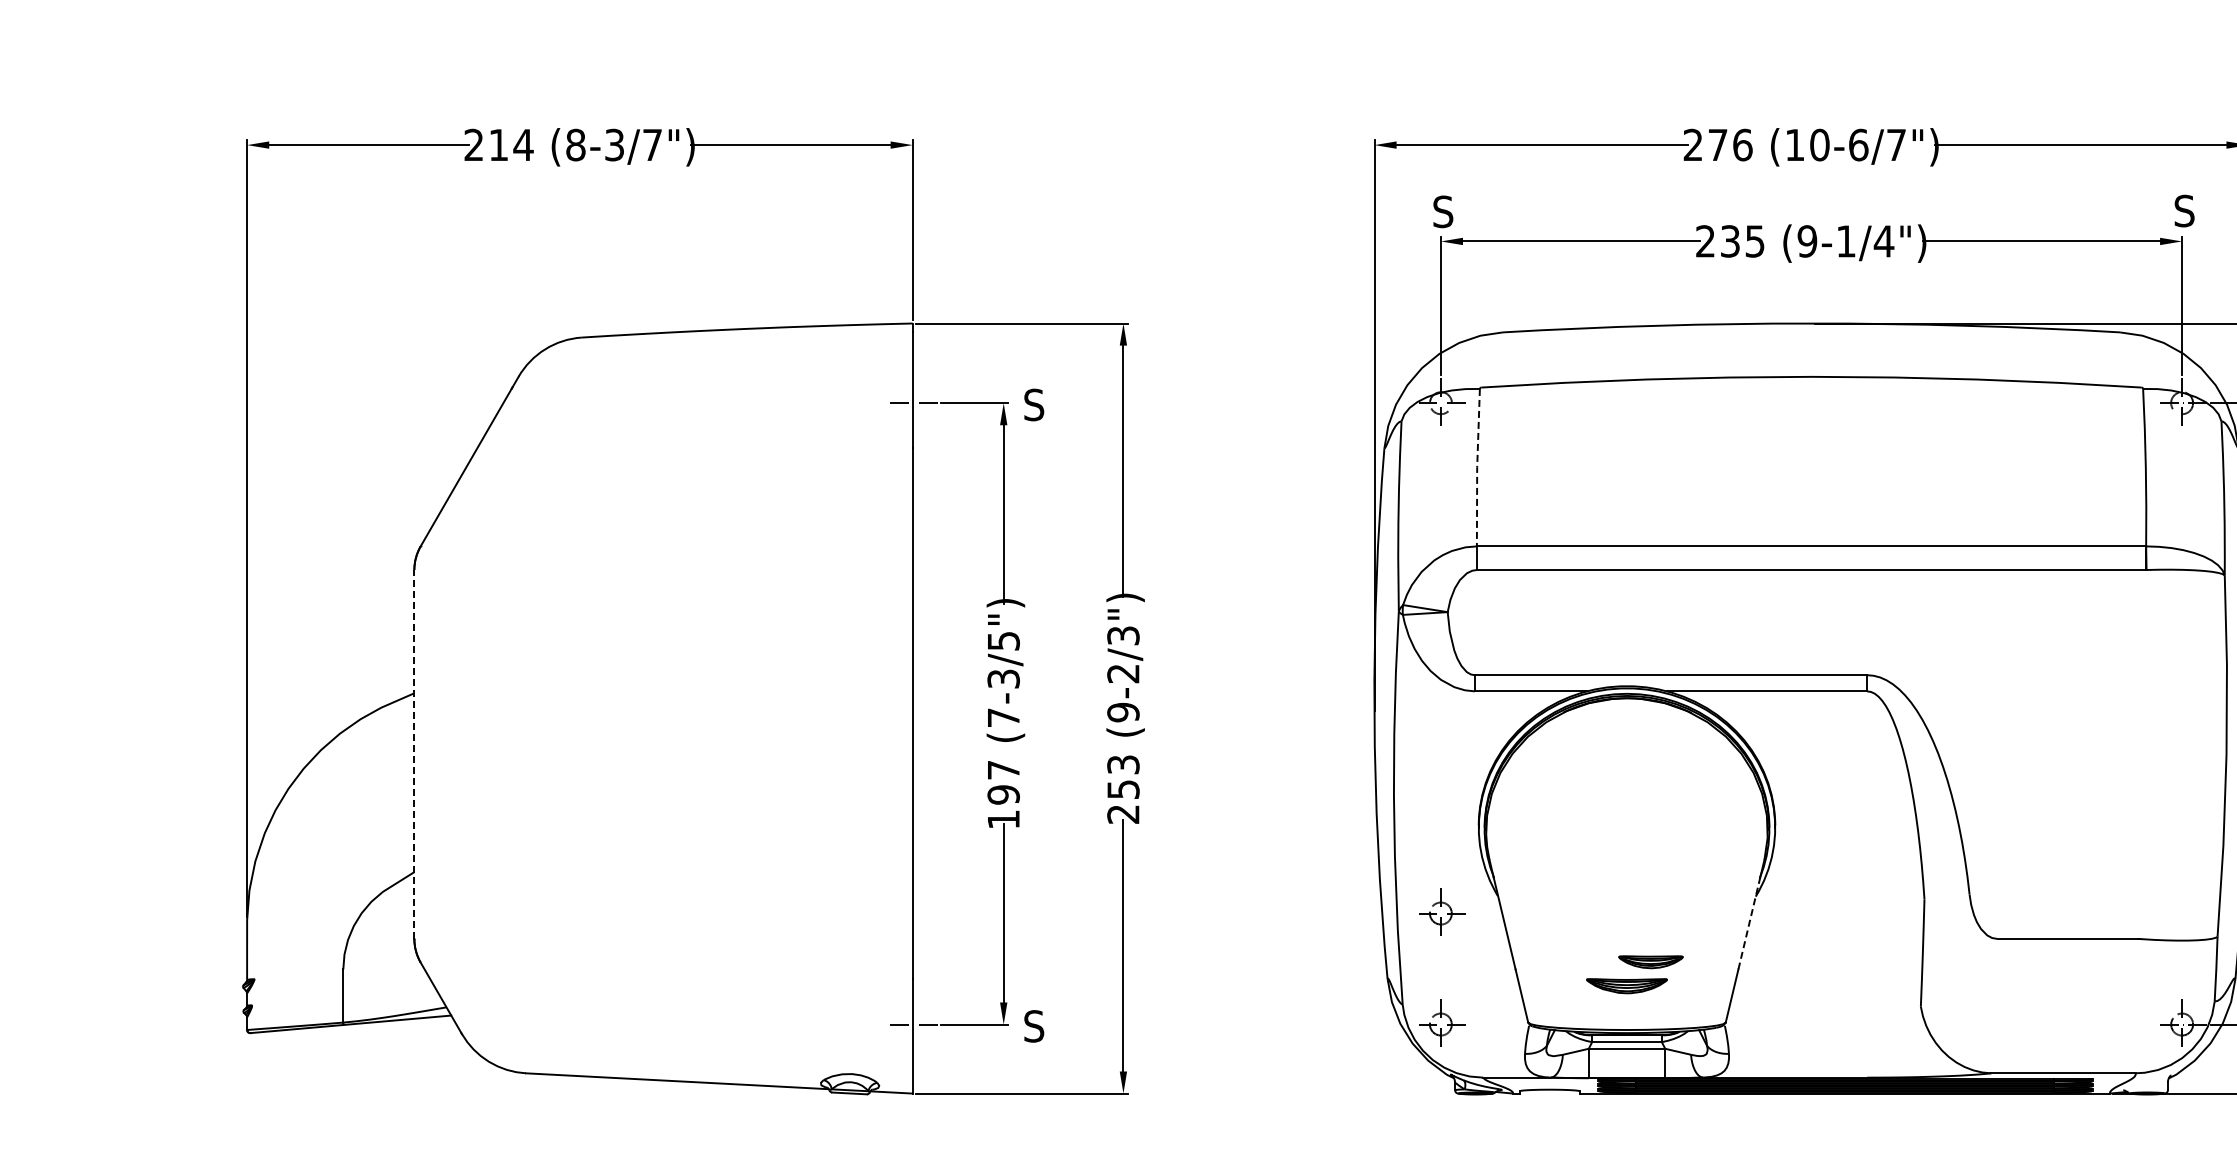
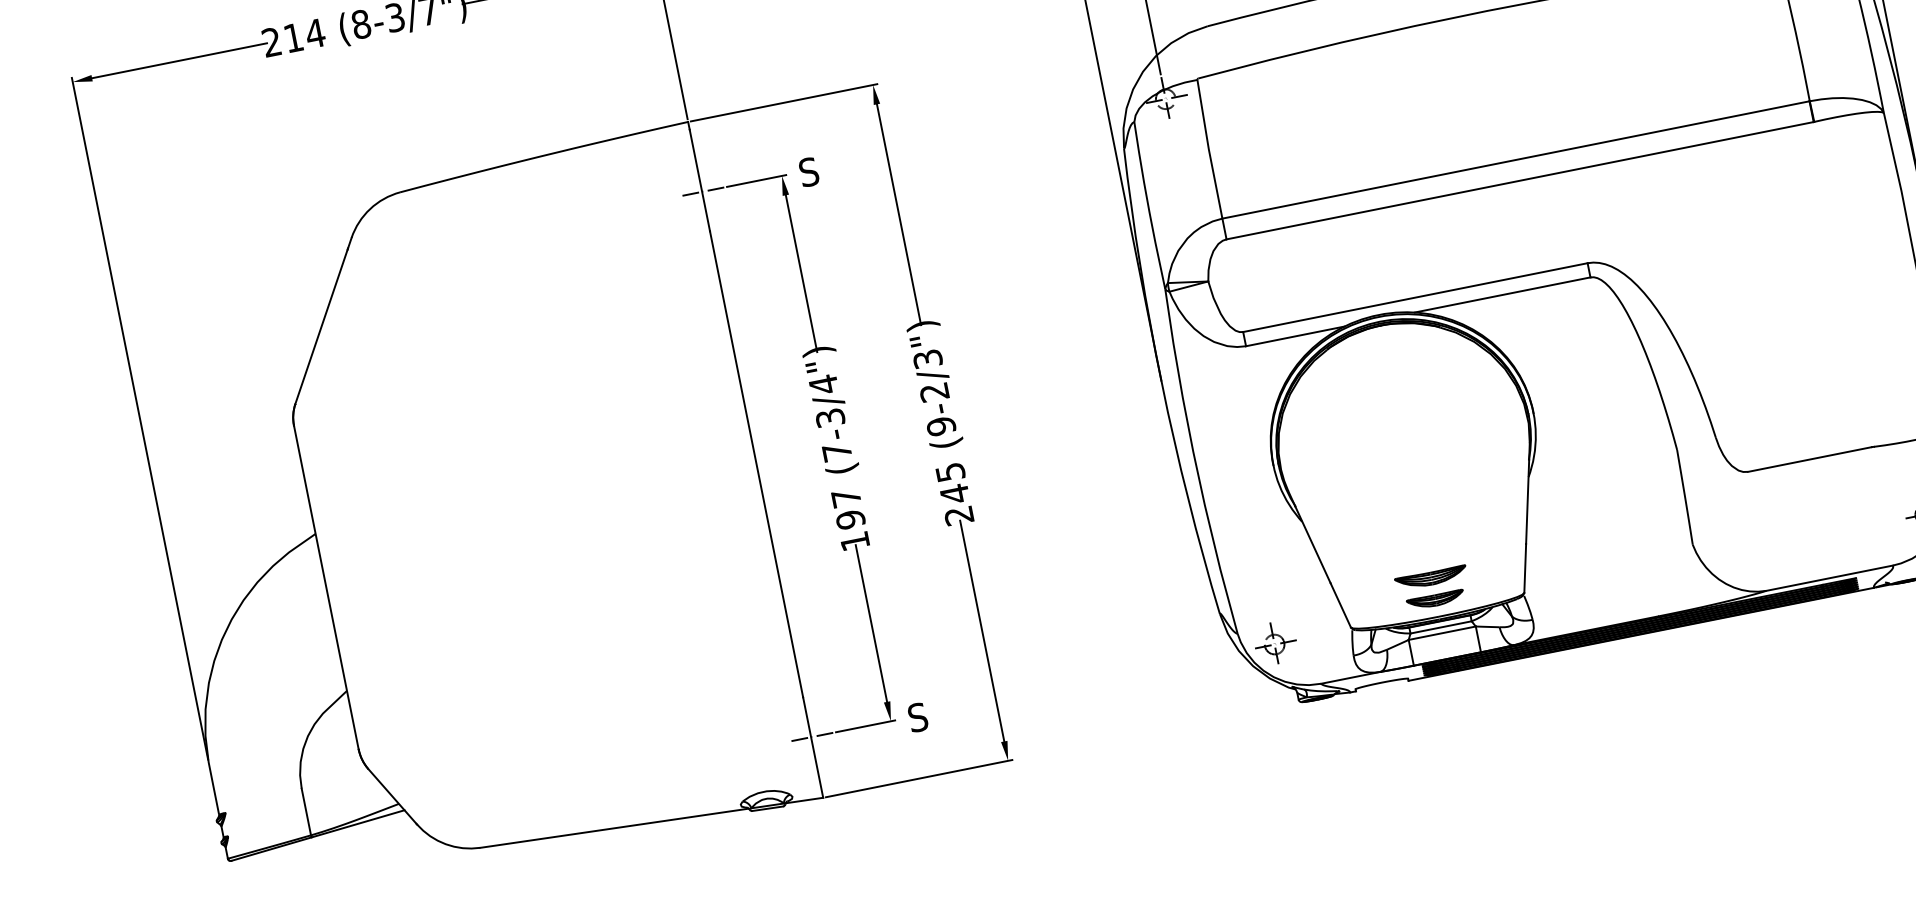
line: (1477, 467) -> (1209, 149), dashed -> solid
text: (1003, 641) -> (823, 385), (7-3/5") -> (7-3/4")
line: (414, 754) -> (326, 587), dashed -> solid
text: (1123, 777) -> (952, 483), 253 -> 245
part: (1442, 911) -> (1256, 545), removed
line: (1749, 923) -> (1527, 501), dashed -> solid
part: (1650, 962) -> (1435, 600), moved

